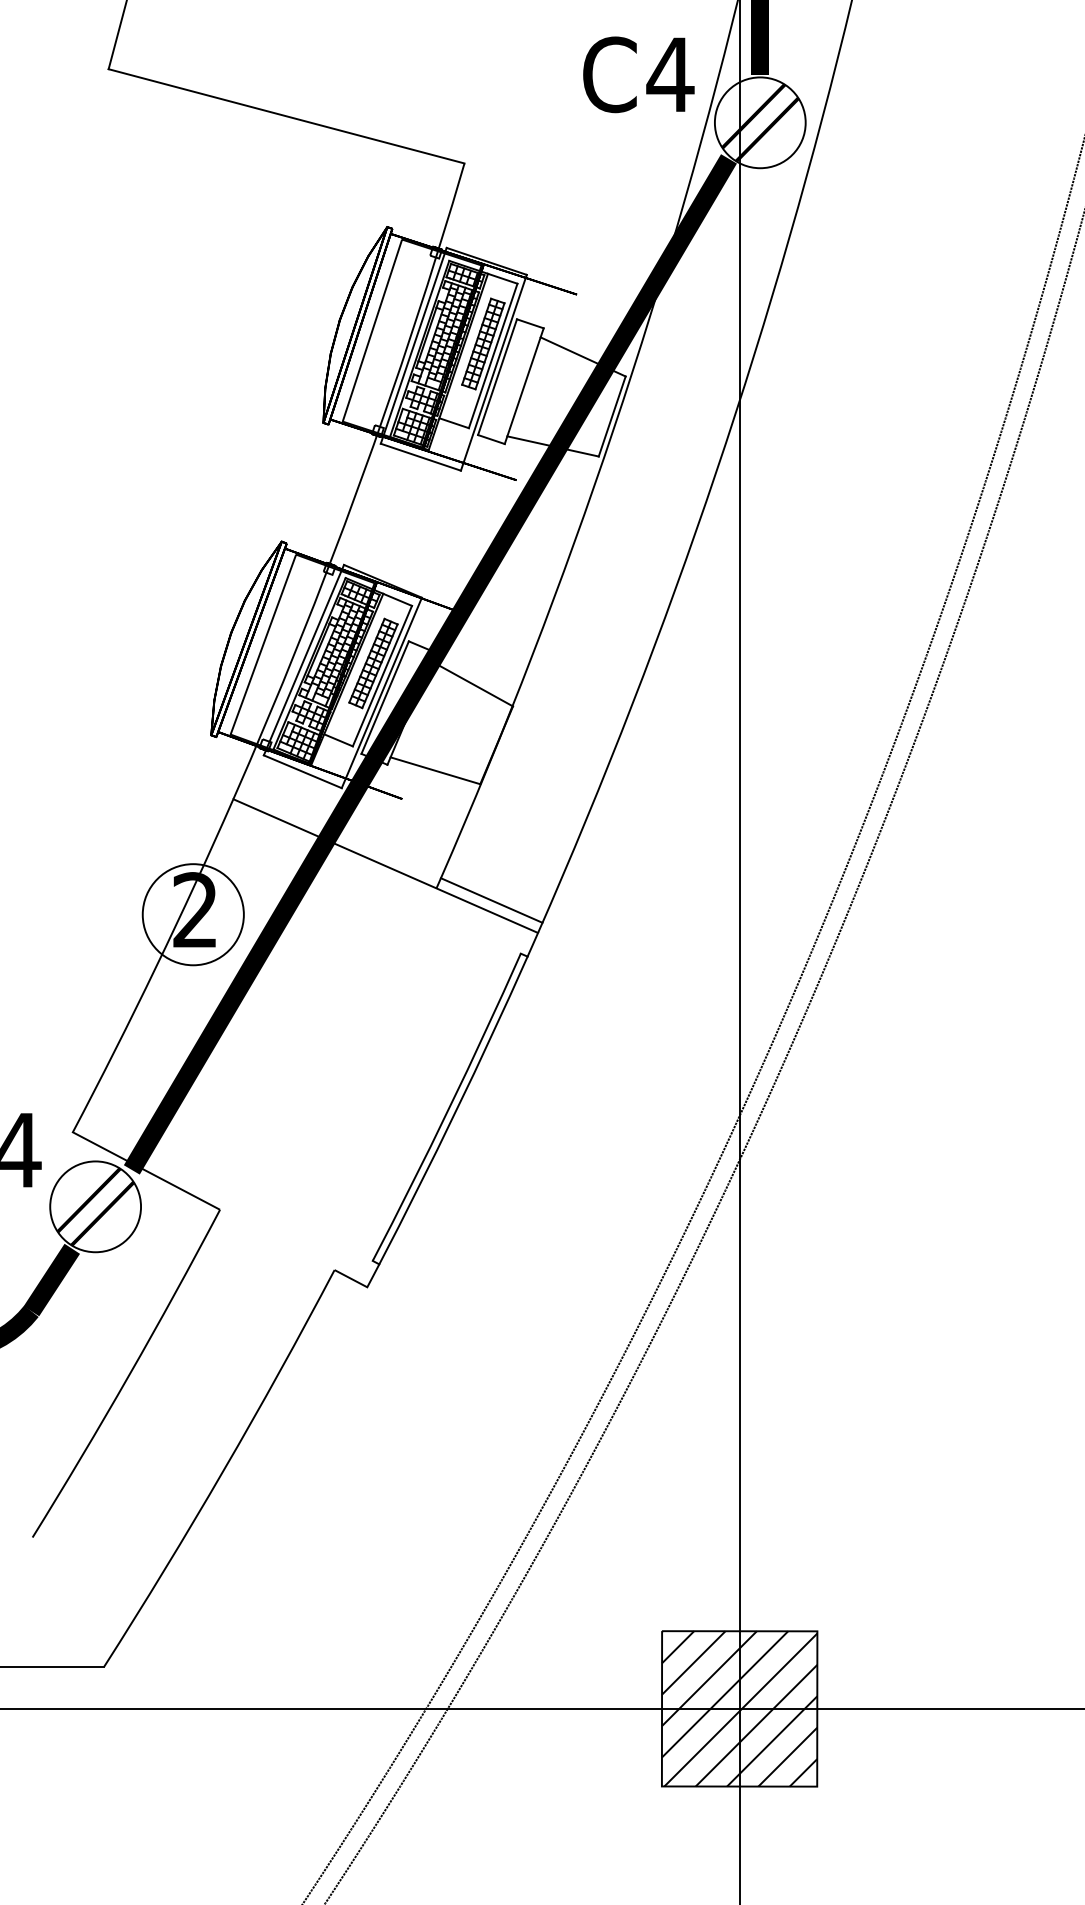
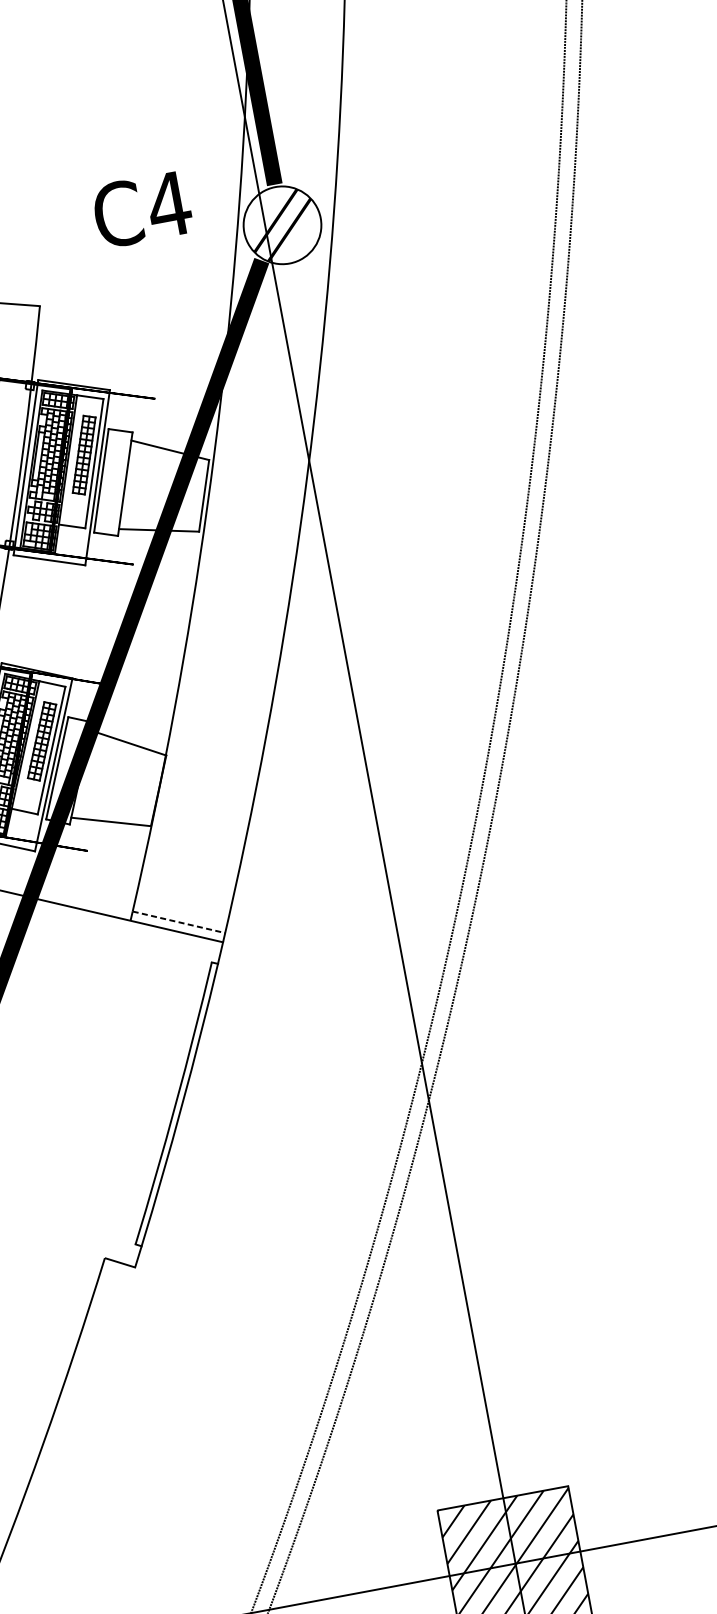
text: (638, 74) -> (142, 209), moved
line: (492, 900) -> (179, 922), solid -> dashed

